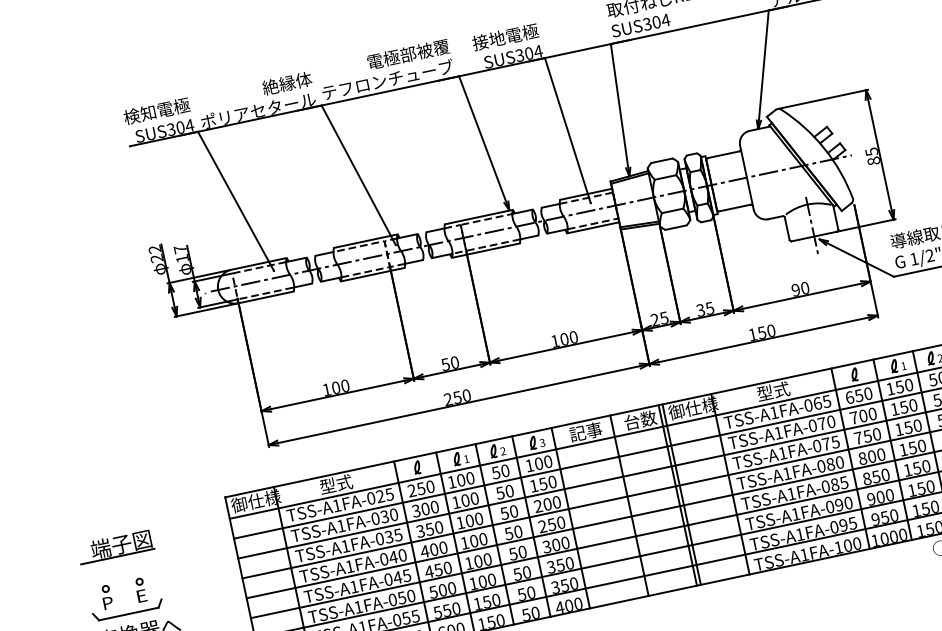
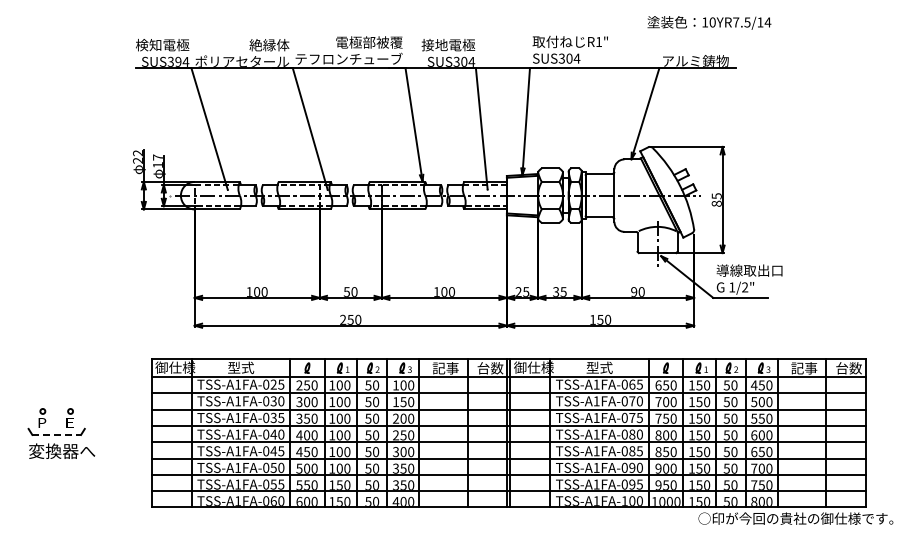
text: (180, 127) -> (178, 61), SUS304 -> SUS394
part: (115, 546) -> (57, 379), removed
line: (129, 613) -> (57, 434), solid -> dashed

